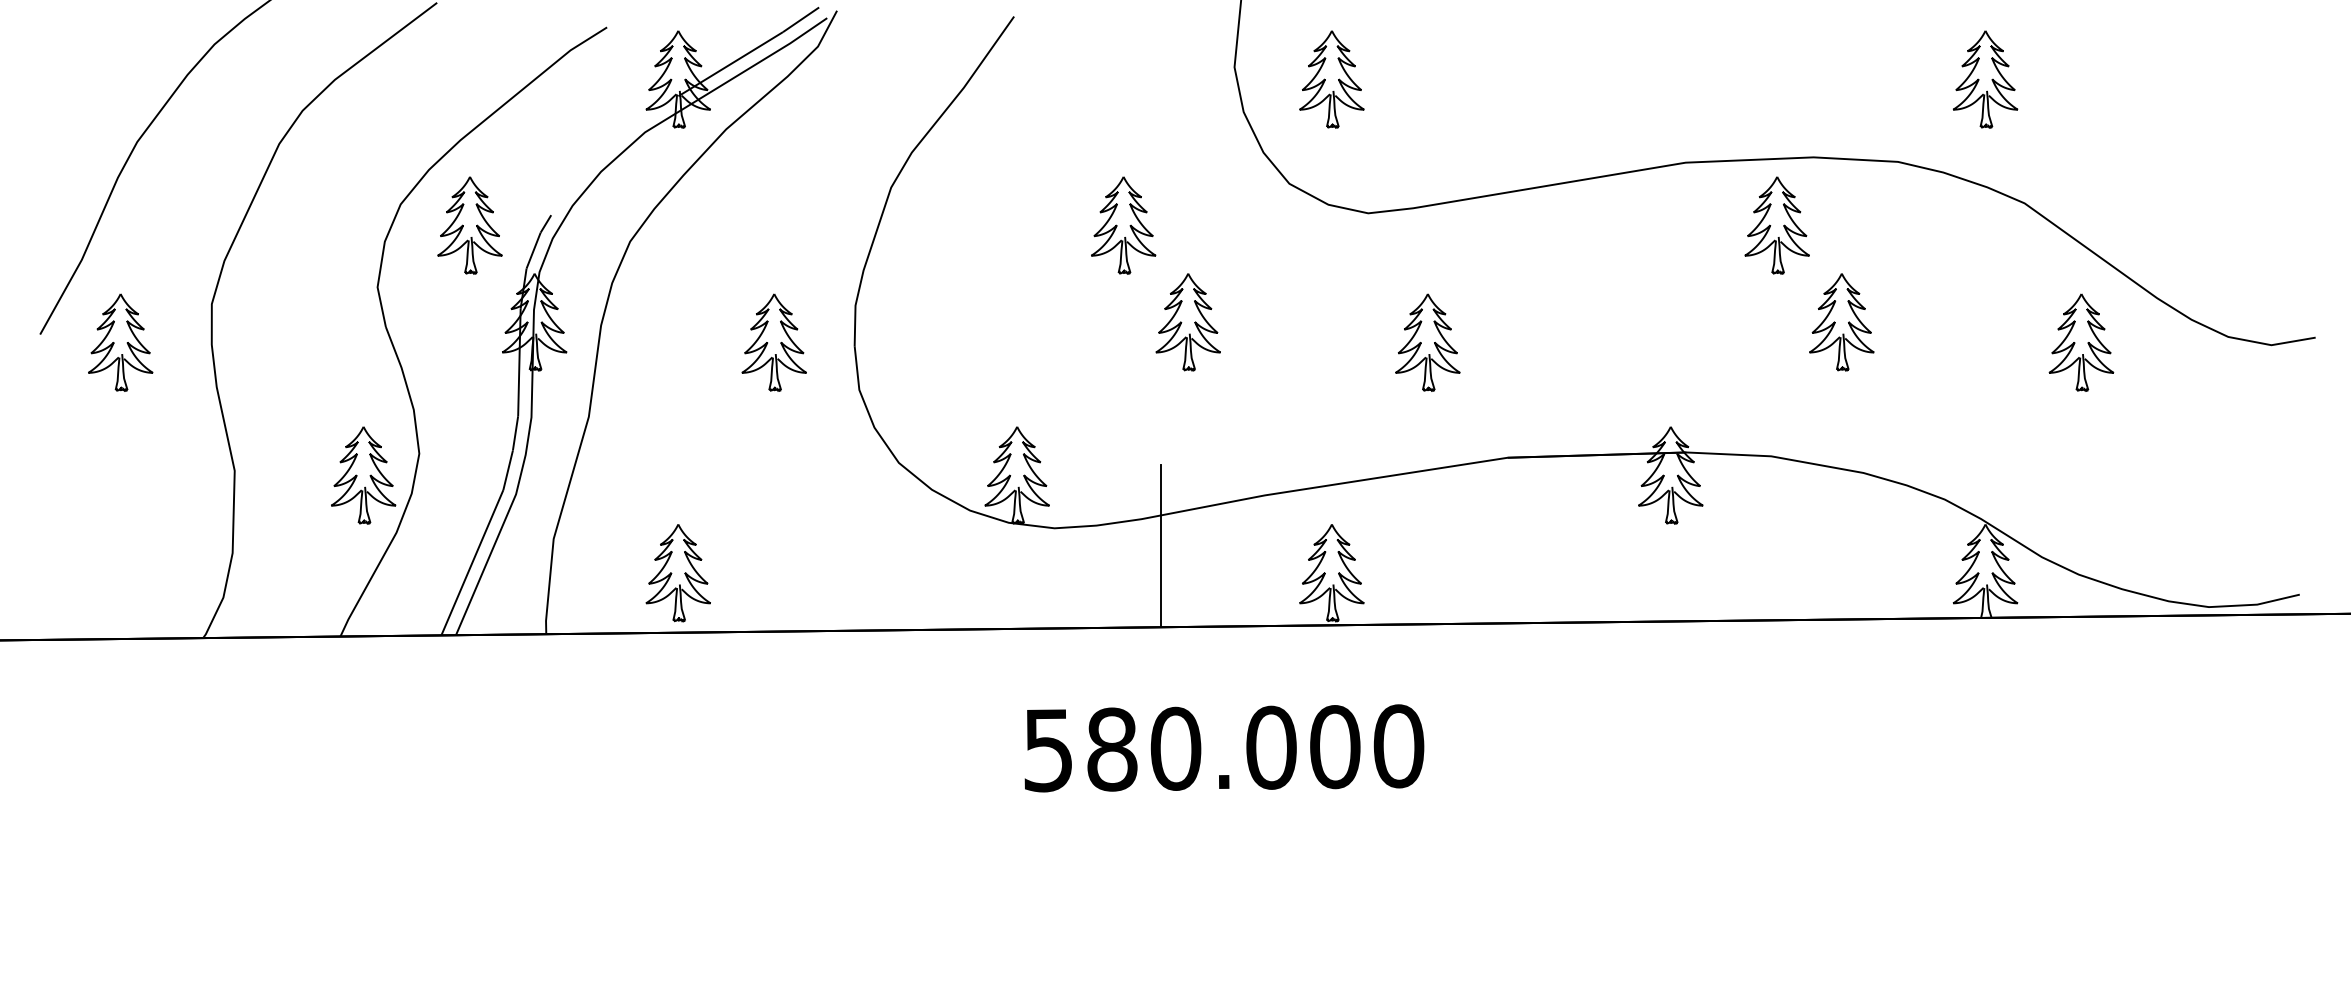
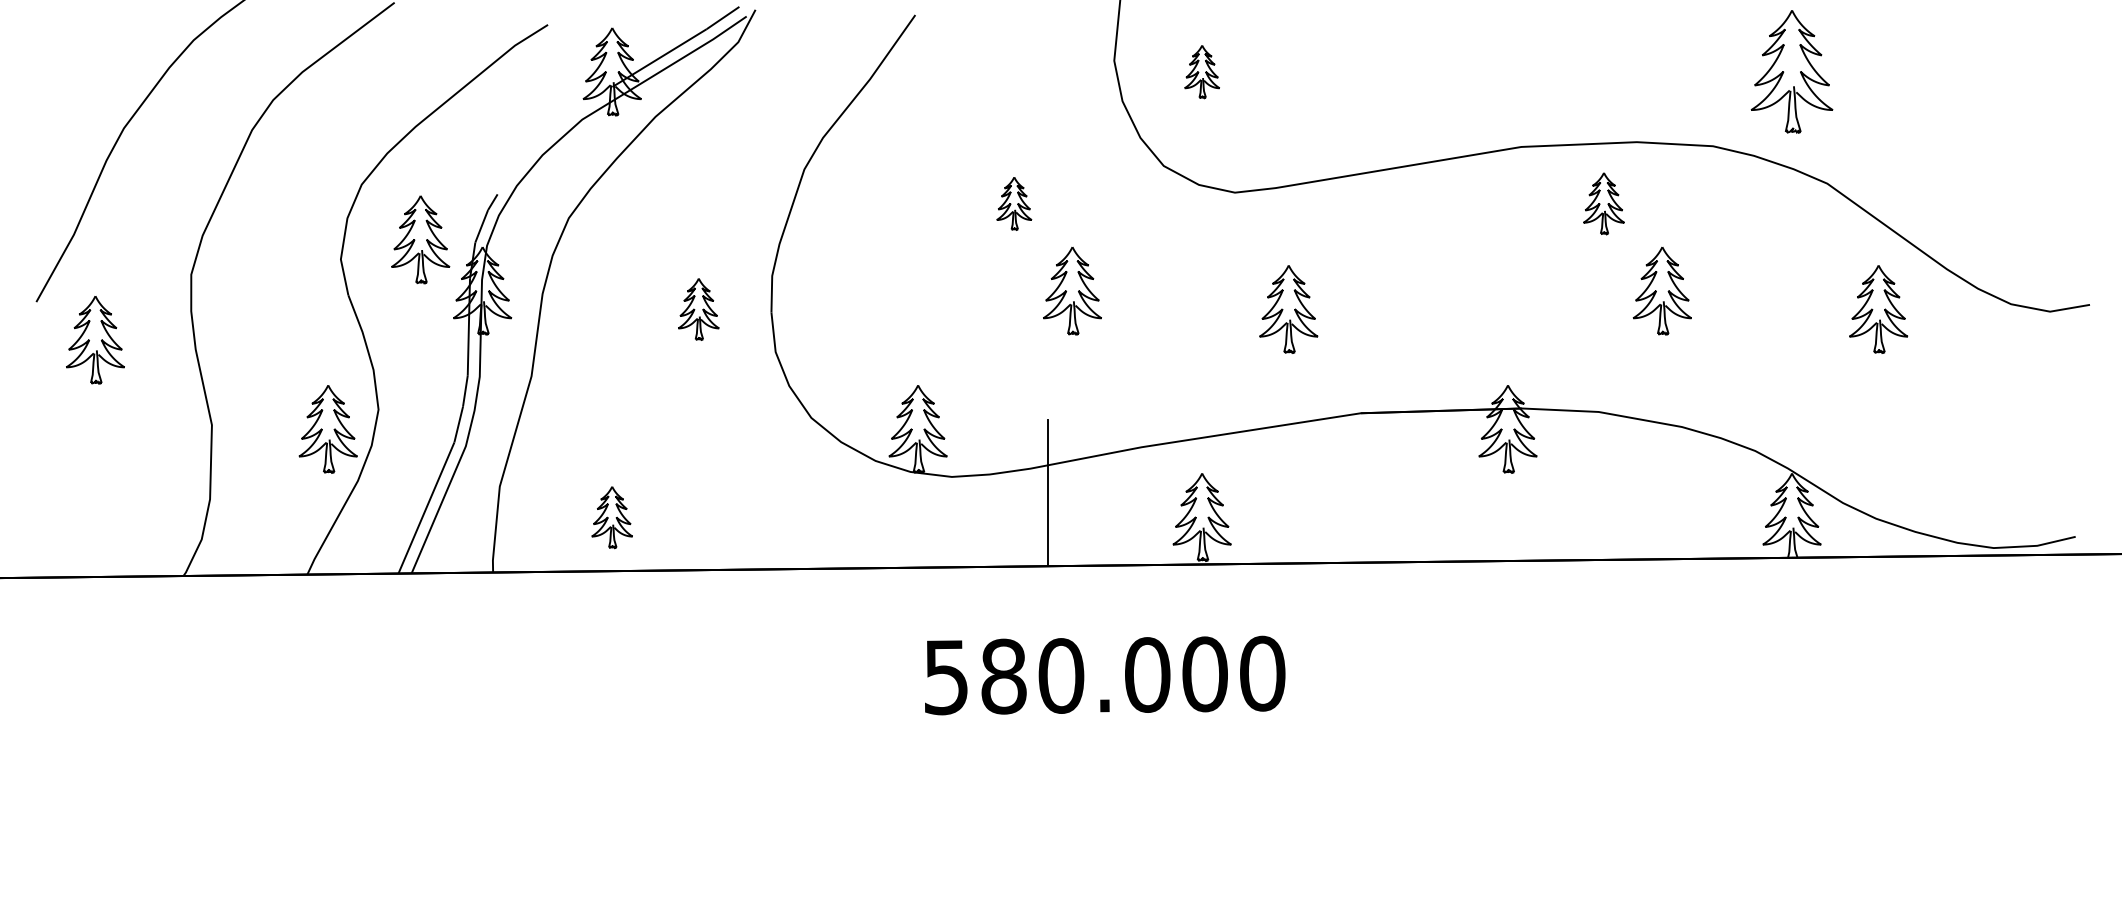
part: (1331, 79) -> (1201, 71), size x0.6
part: (1985, 79) -> (1792, 71), size x1.4
part: (469, 225) -> (420, 239), moved
part: (1123, 225) -> (1014, 203), size x0.6
part: (1776, 225) -> (1603, 203), size x0.7
part: (120, 342) -> (95, 339), moved
part: (773, 342) -> (698, 309), size x0.7
part: (677, 573) -> (611, 517), size x0.7

